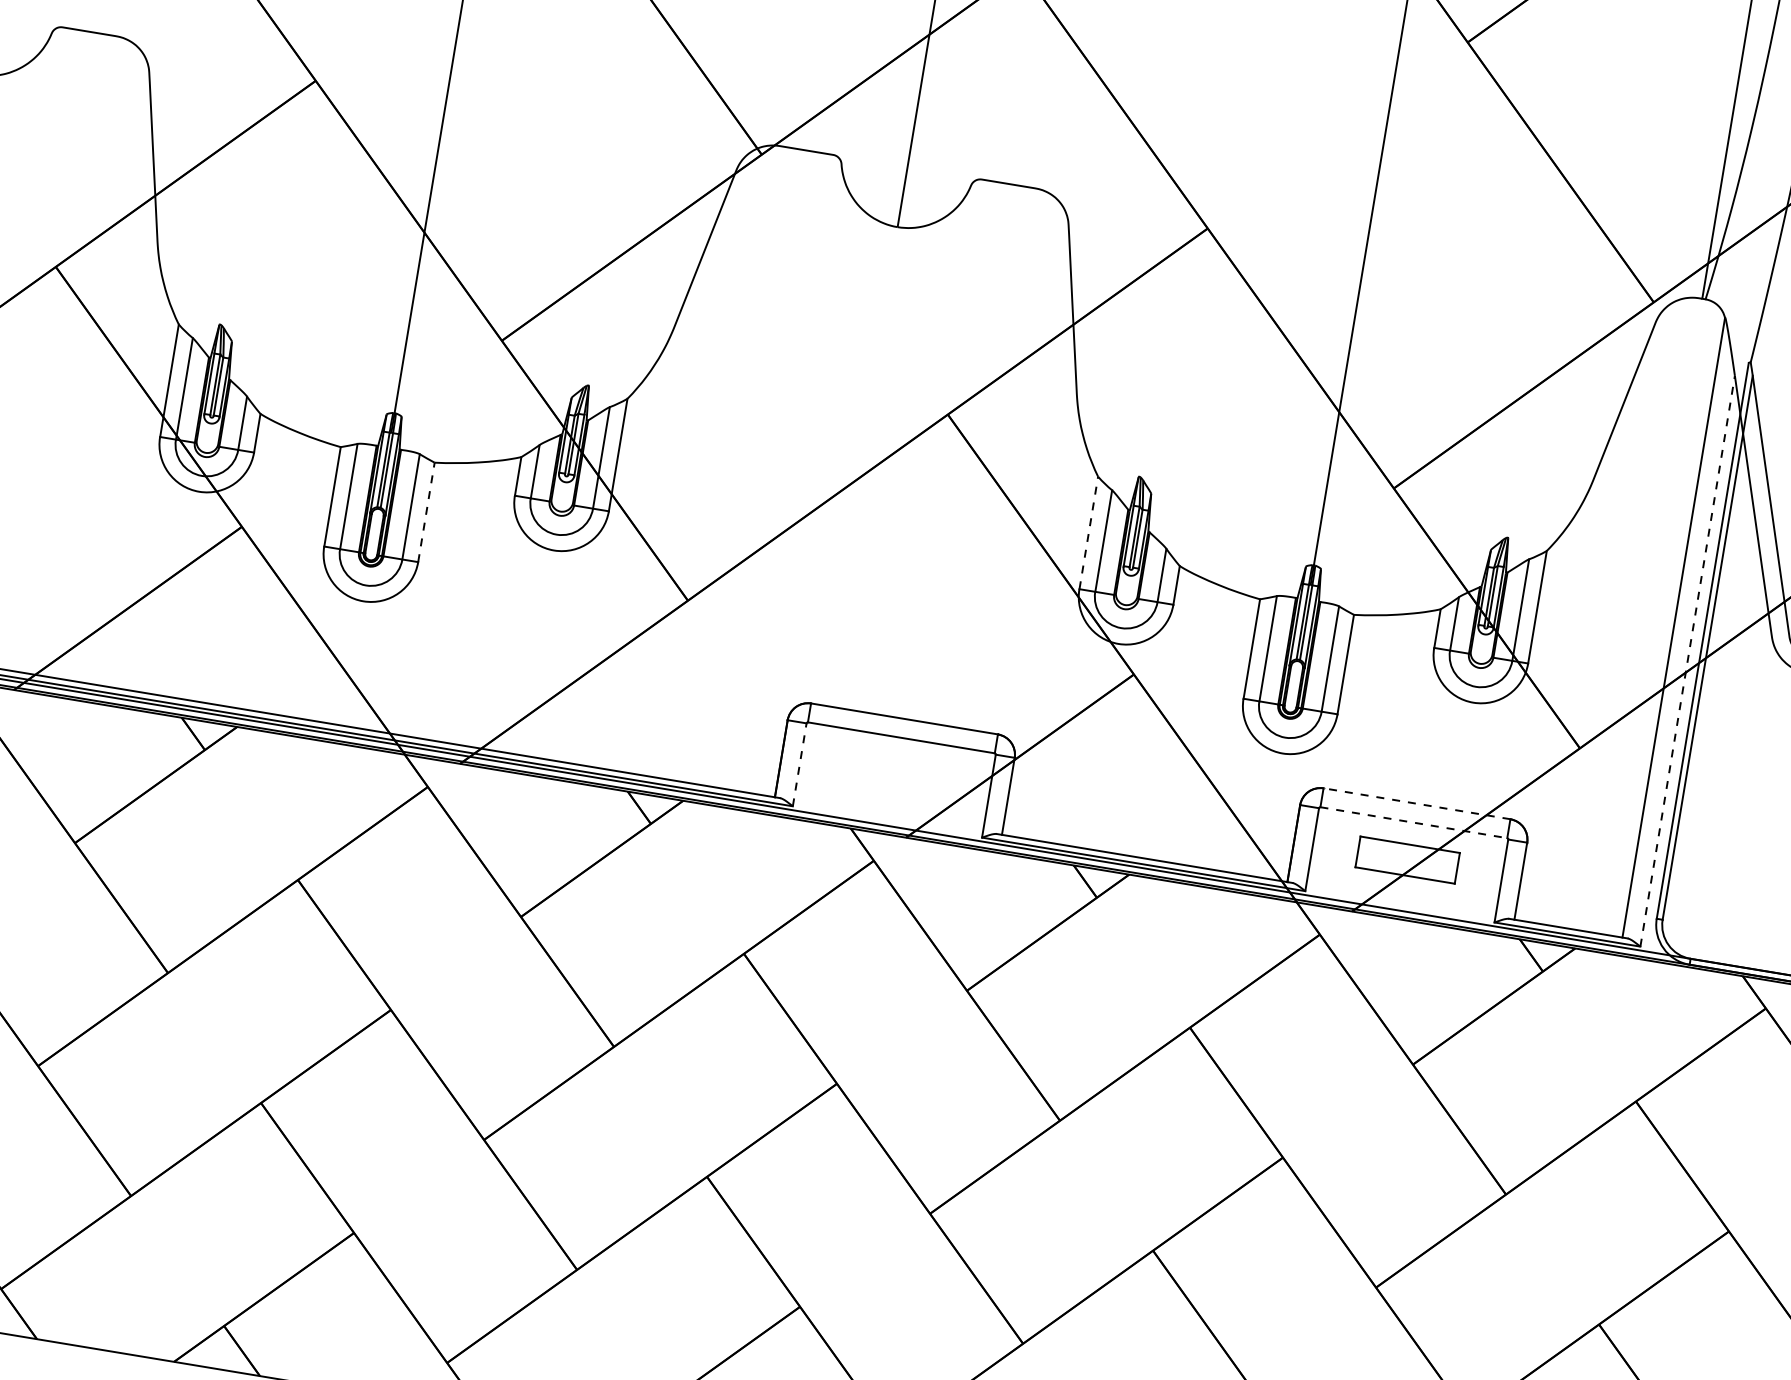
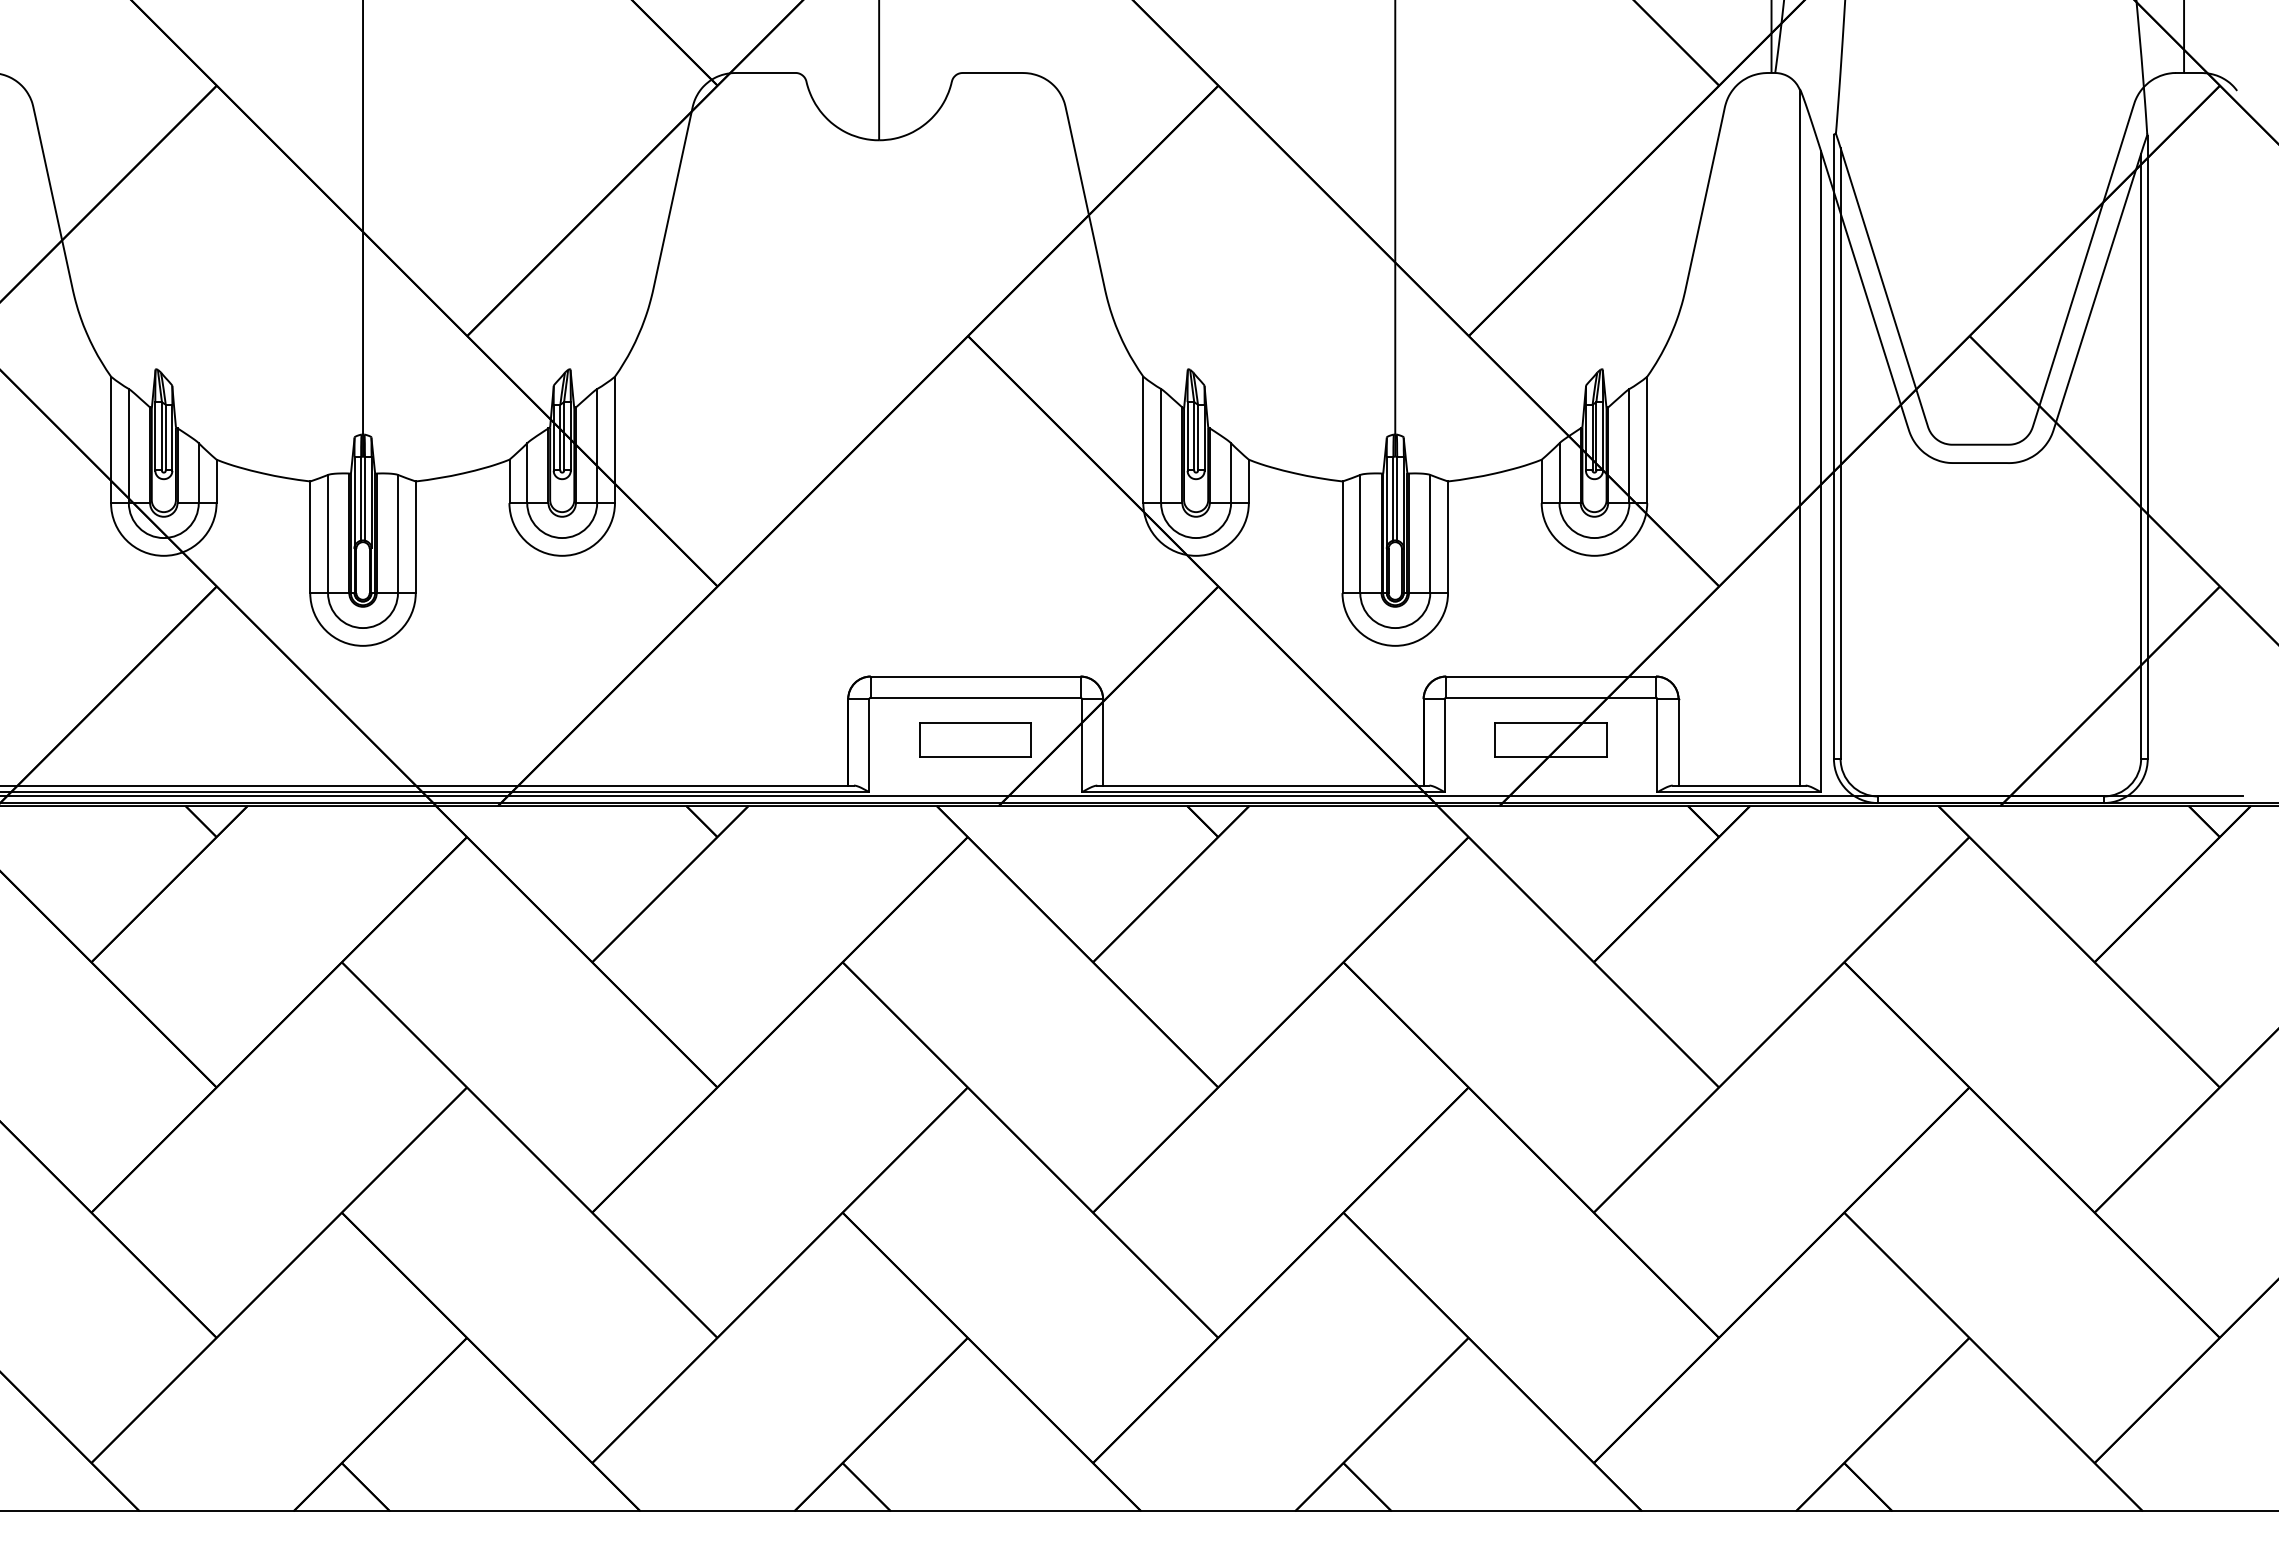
line: (426, 512) -> (415, 537), dashed -> solid
line: (1088, 532) -> (1143, 439), dashed -> solid
line: (1688, 661) -> (1821, 471), dashed -> solid
line: (799, 764) -> (869, 745), dashed -> solid
part: (895, 775) -> (975, 739), added
line: (1417, 803) -> (1551, 676), dashed -> solid
line: (1414, 822) -> (1551, 697), dashed -> solid

